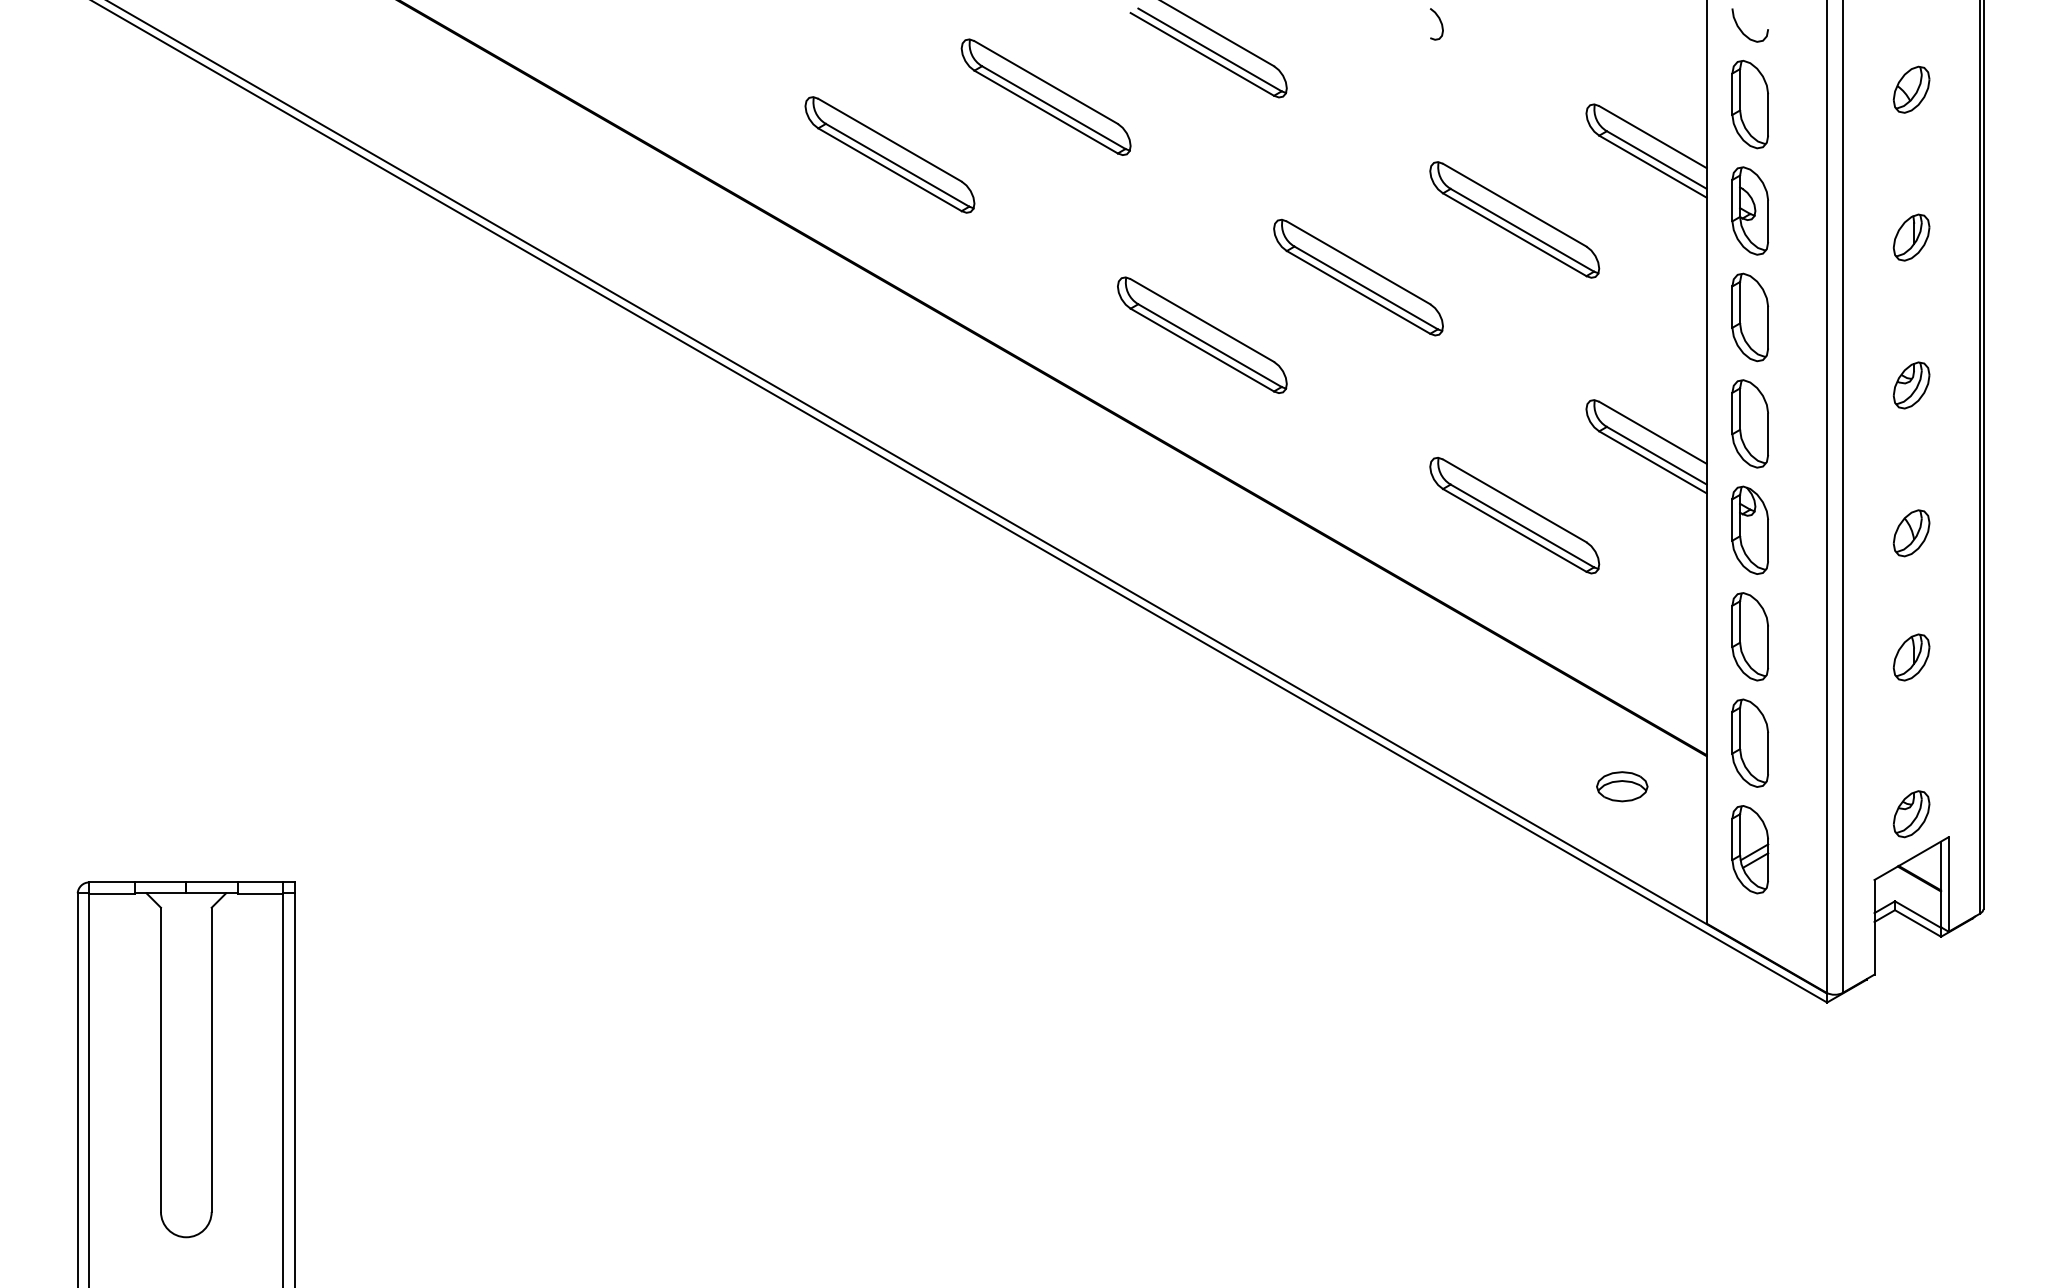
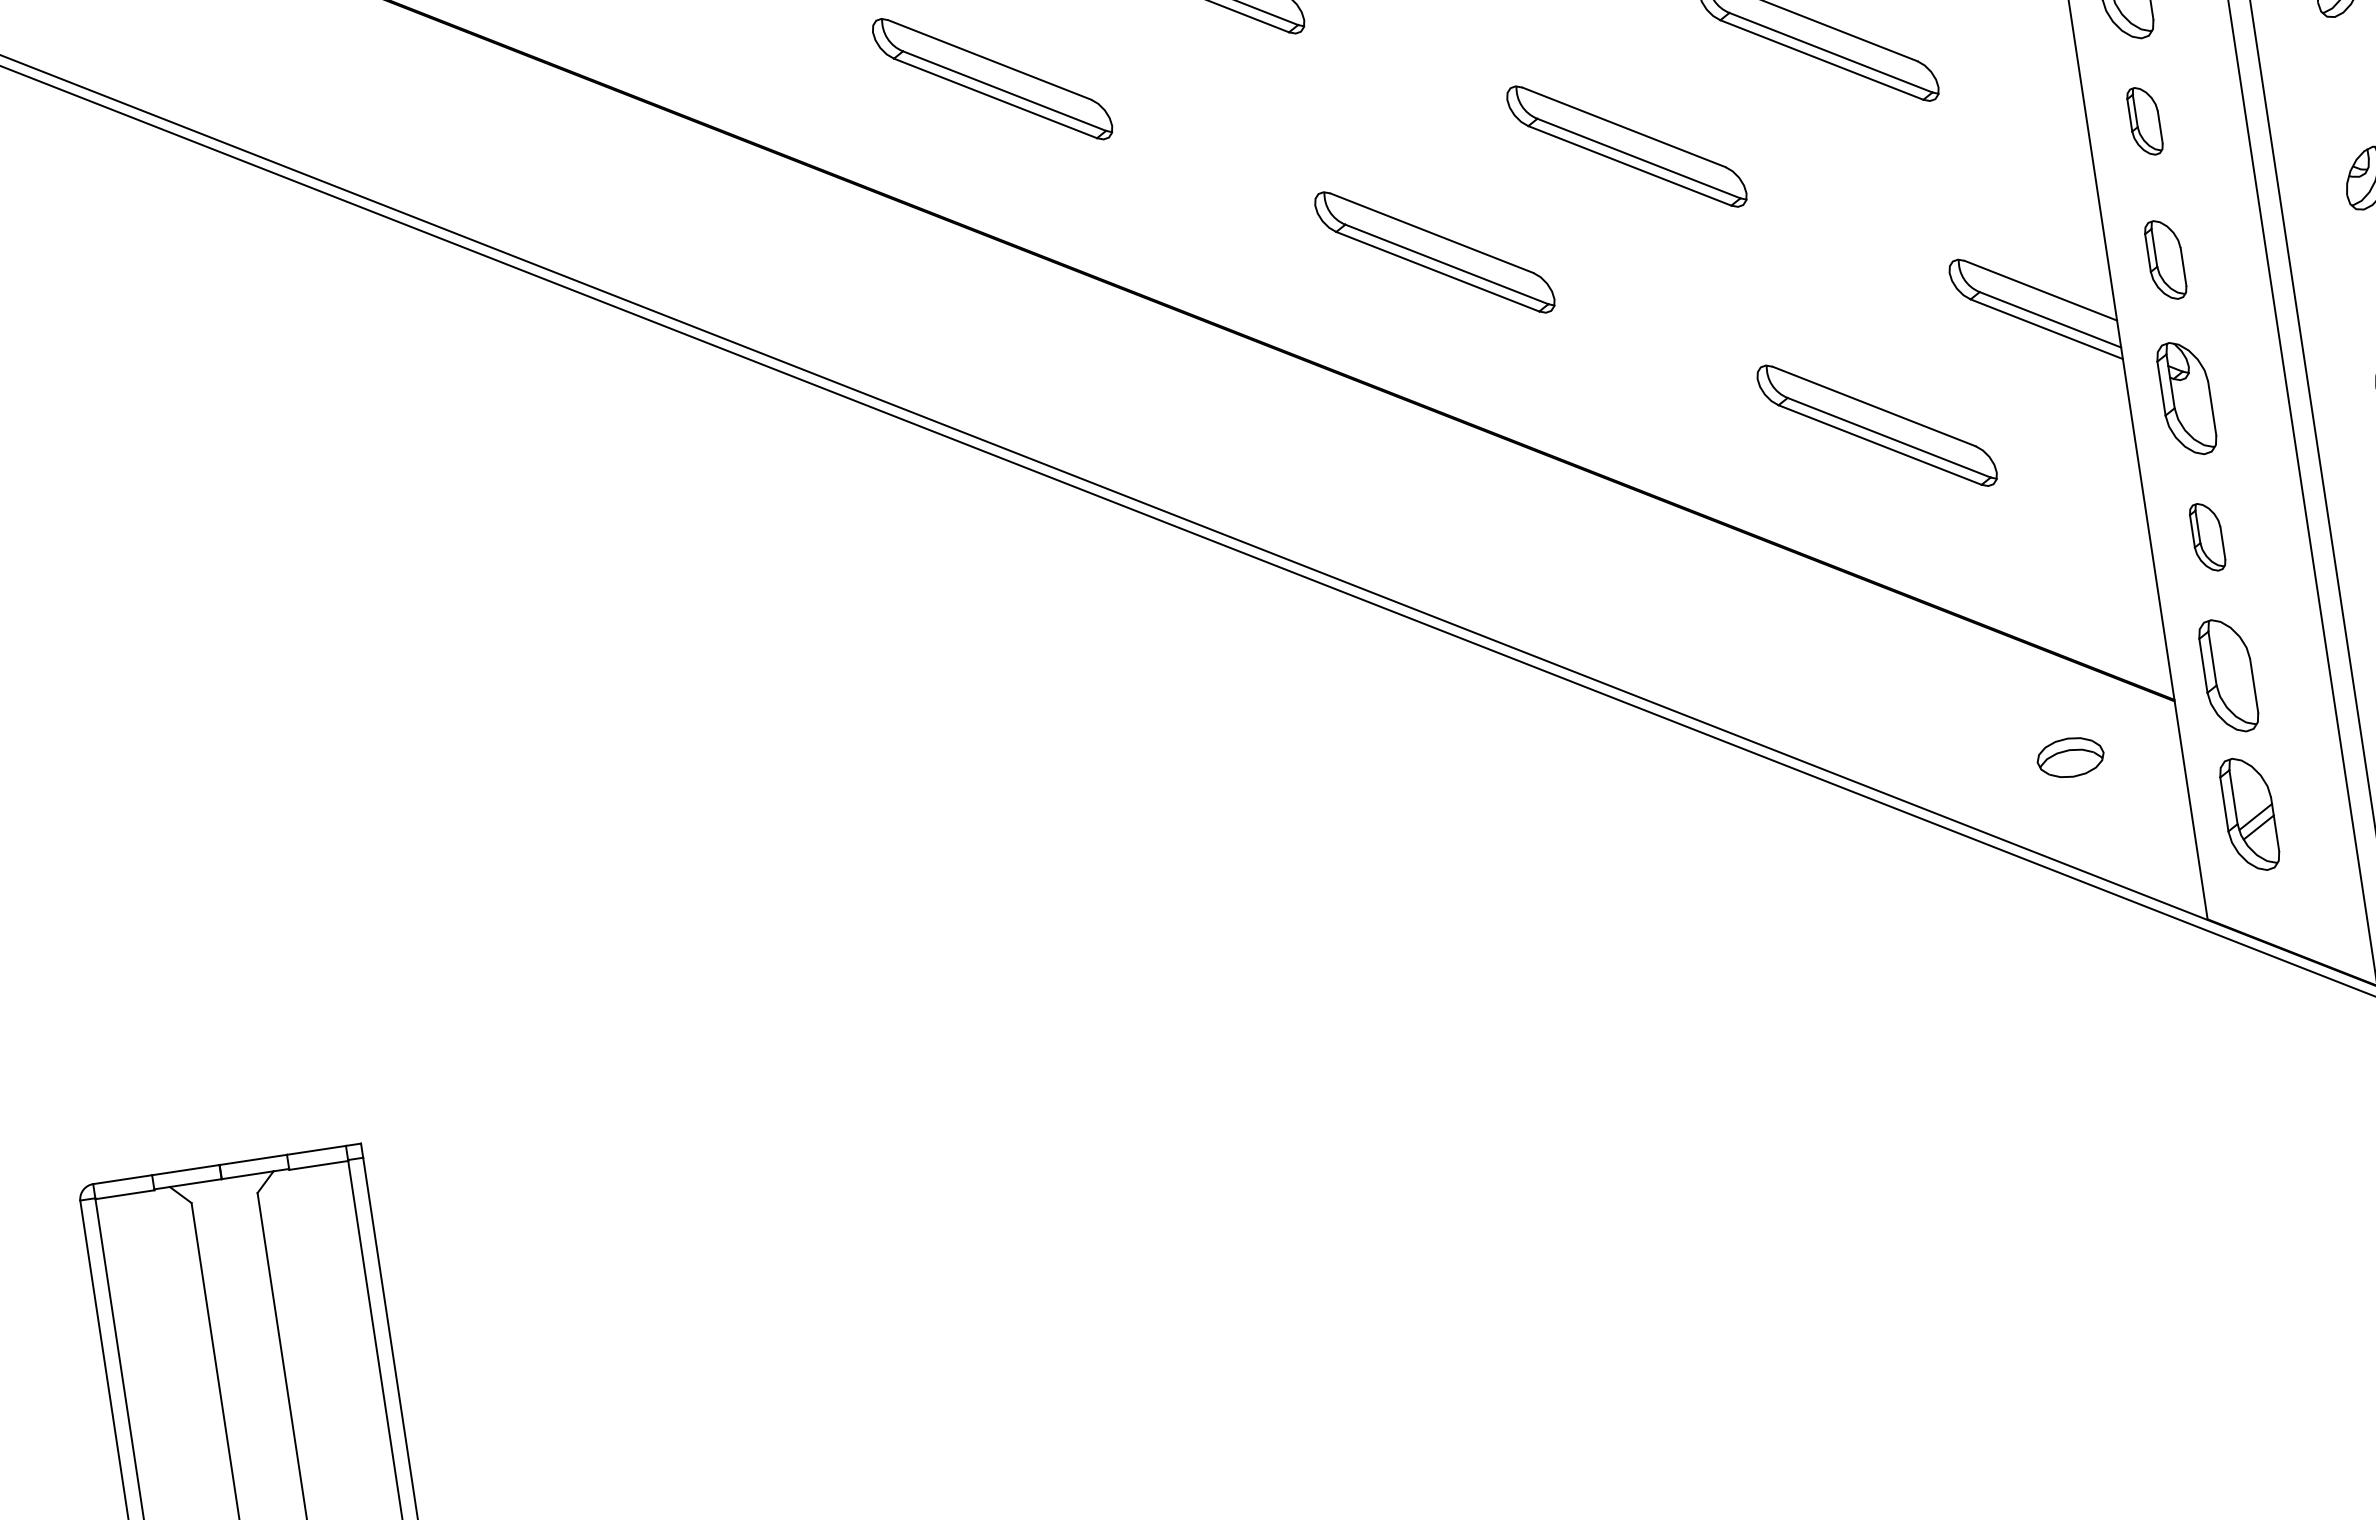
part: (1750, 317) -> (2145, 121), size x0.6
part: (1749, 423) -> (2164, 259), size x0.7
part: (1749, 636) -> (2206, 536), size x0.6

